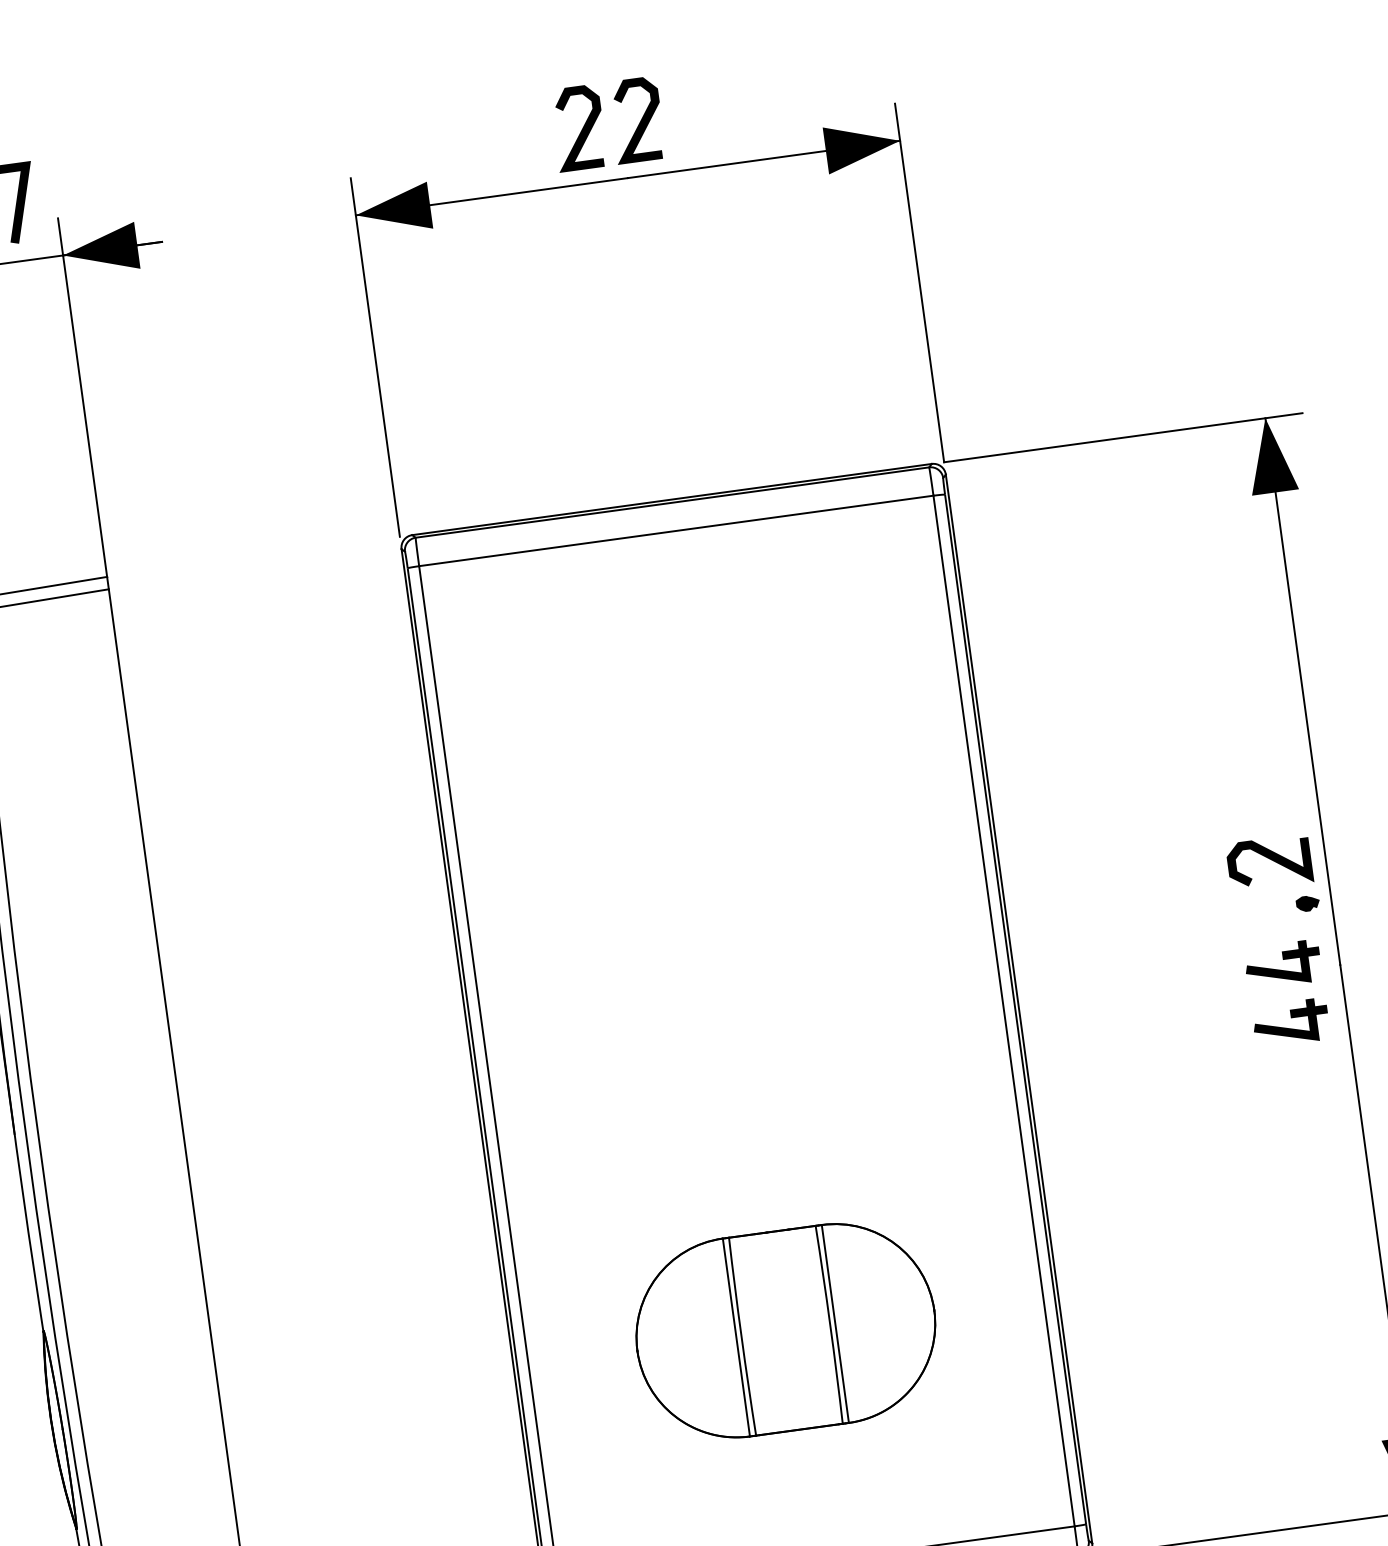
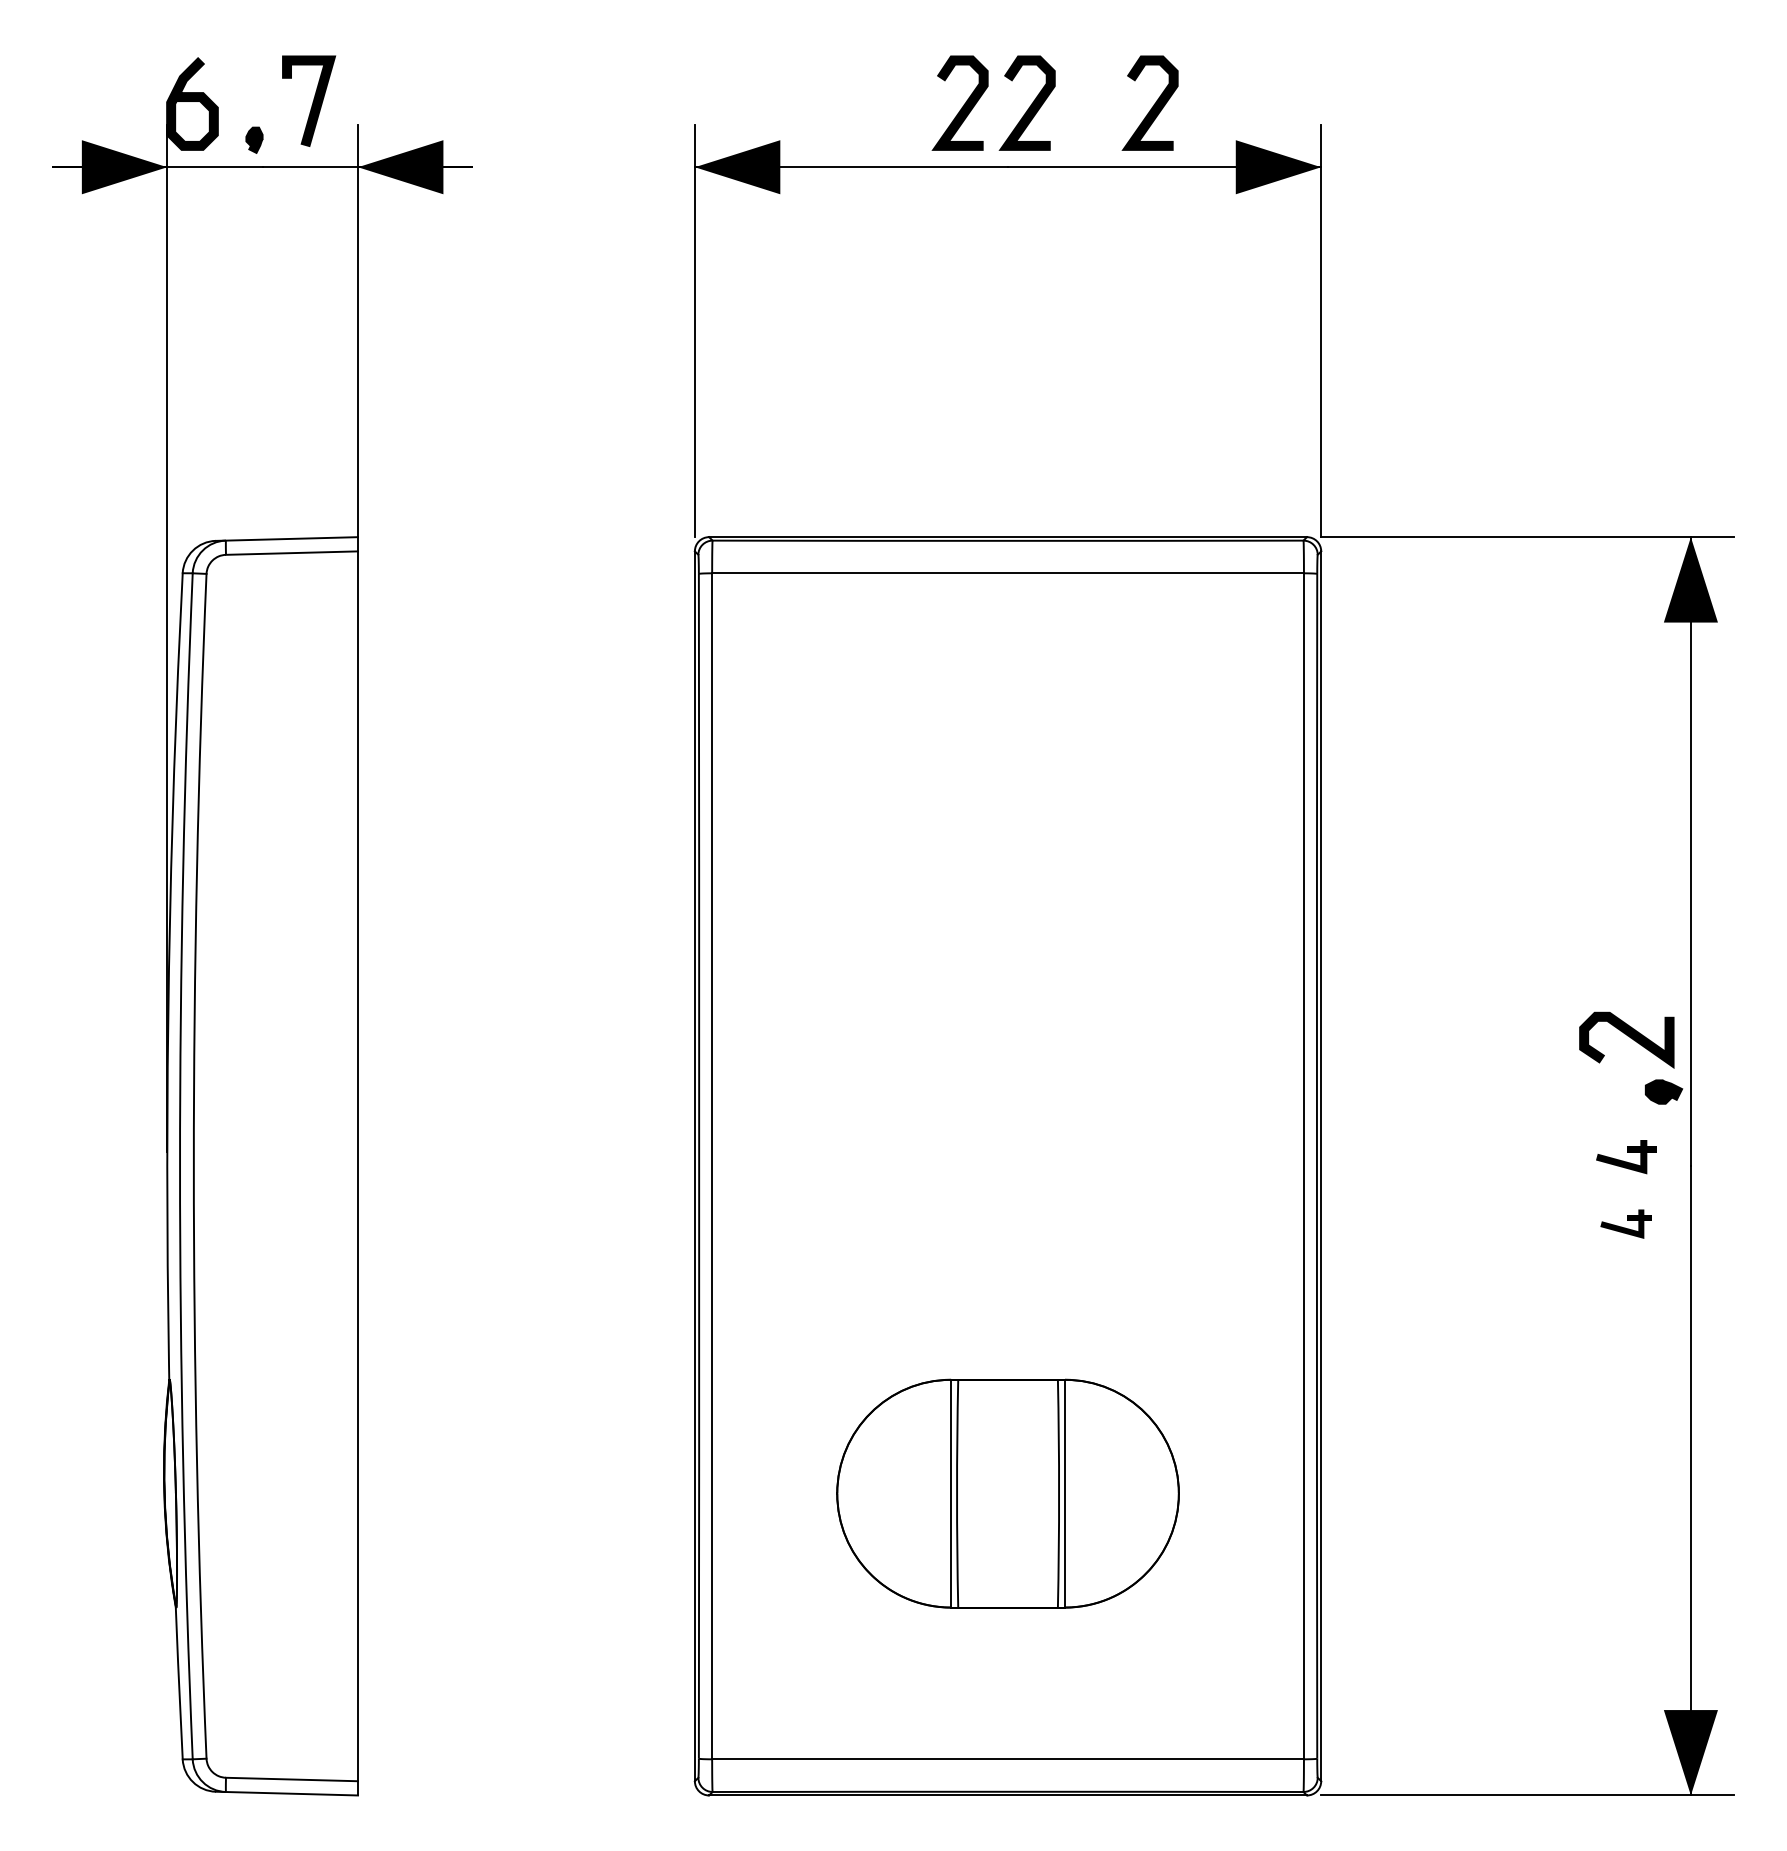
curve: (746, 106) -> (1153, 104), added
part: (1307, 903) -> (1663, 1091), size x1.4
part: (1283, 964) -> (1626, 1156), size x0.7
part: (1291, 1022) -> (1626, 1223), size x0.6

